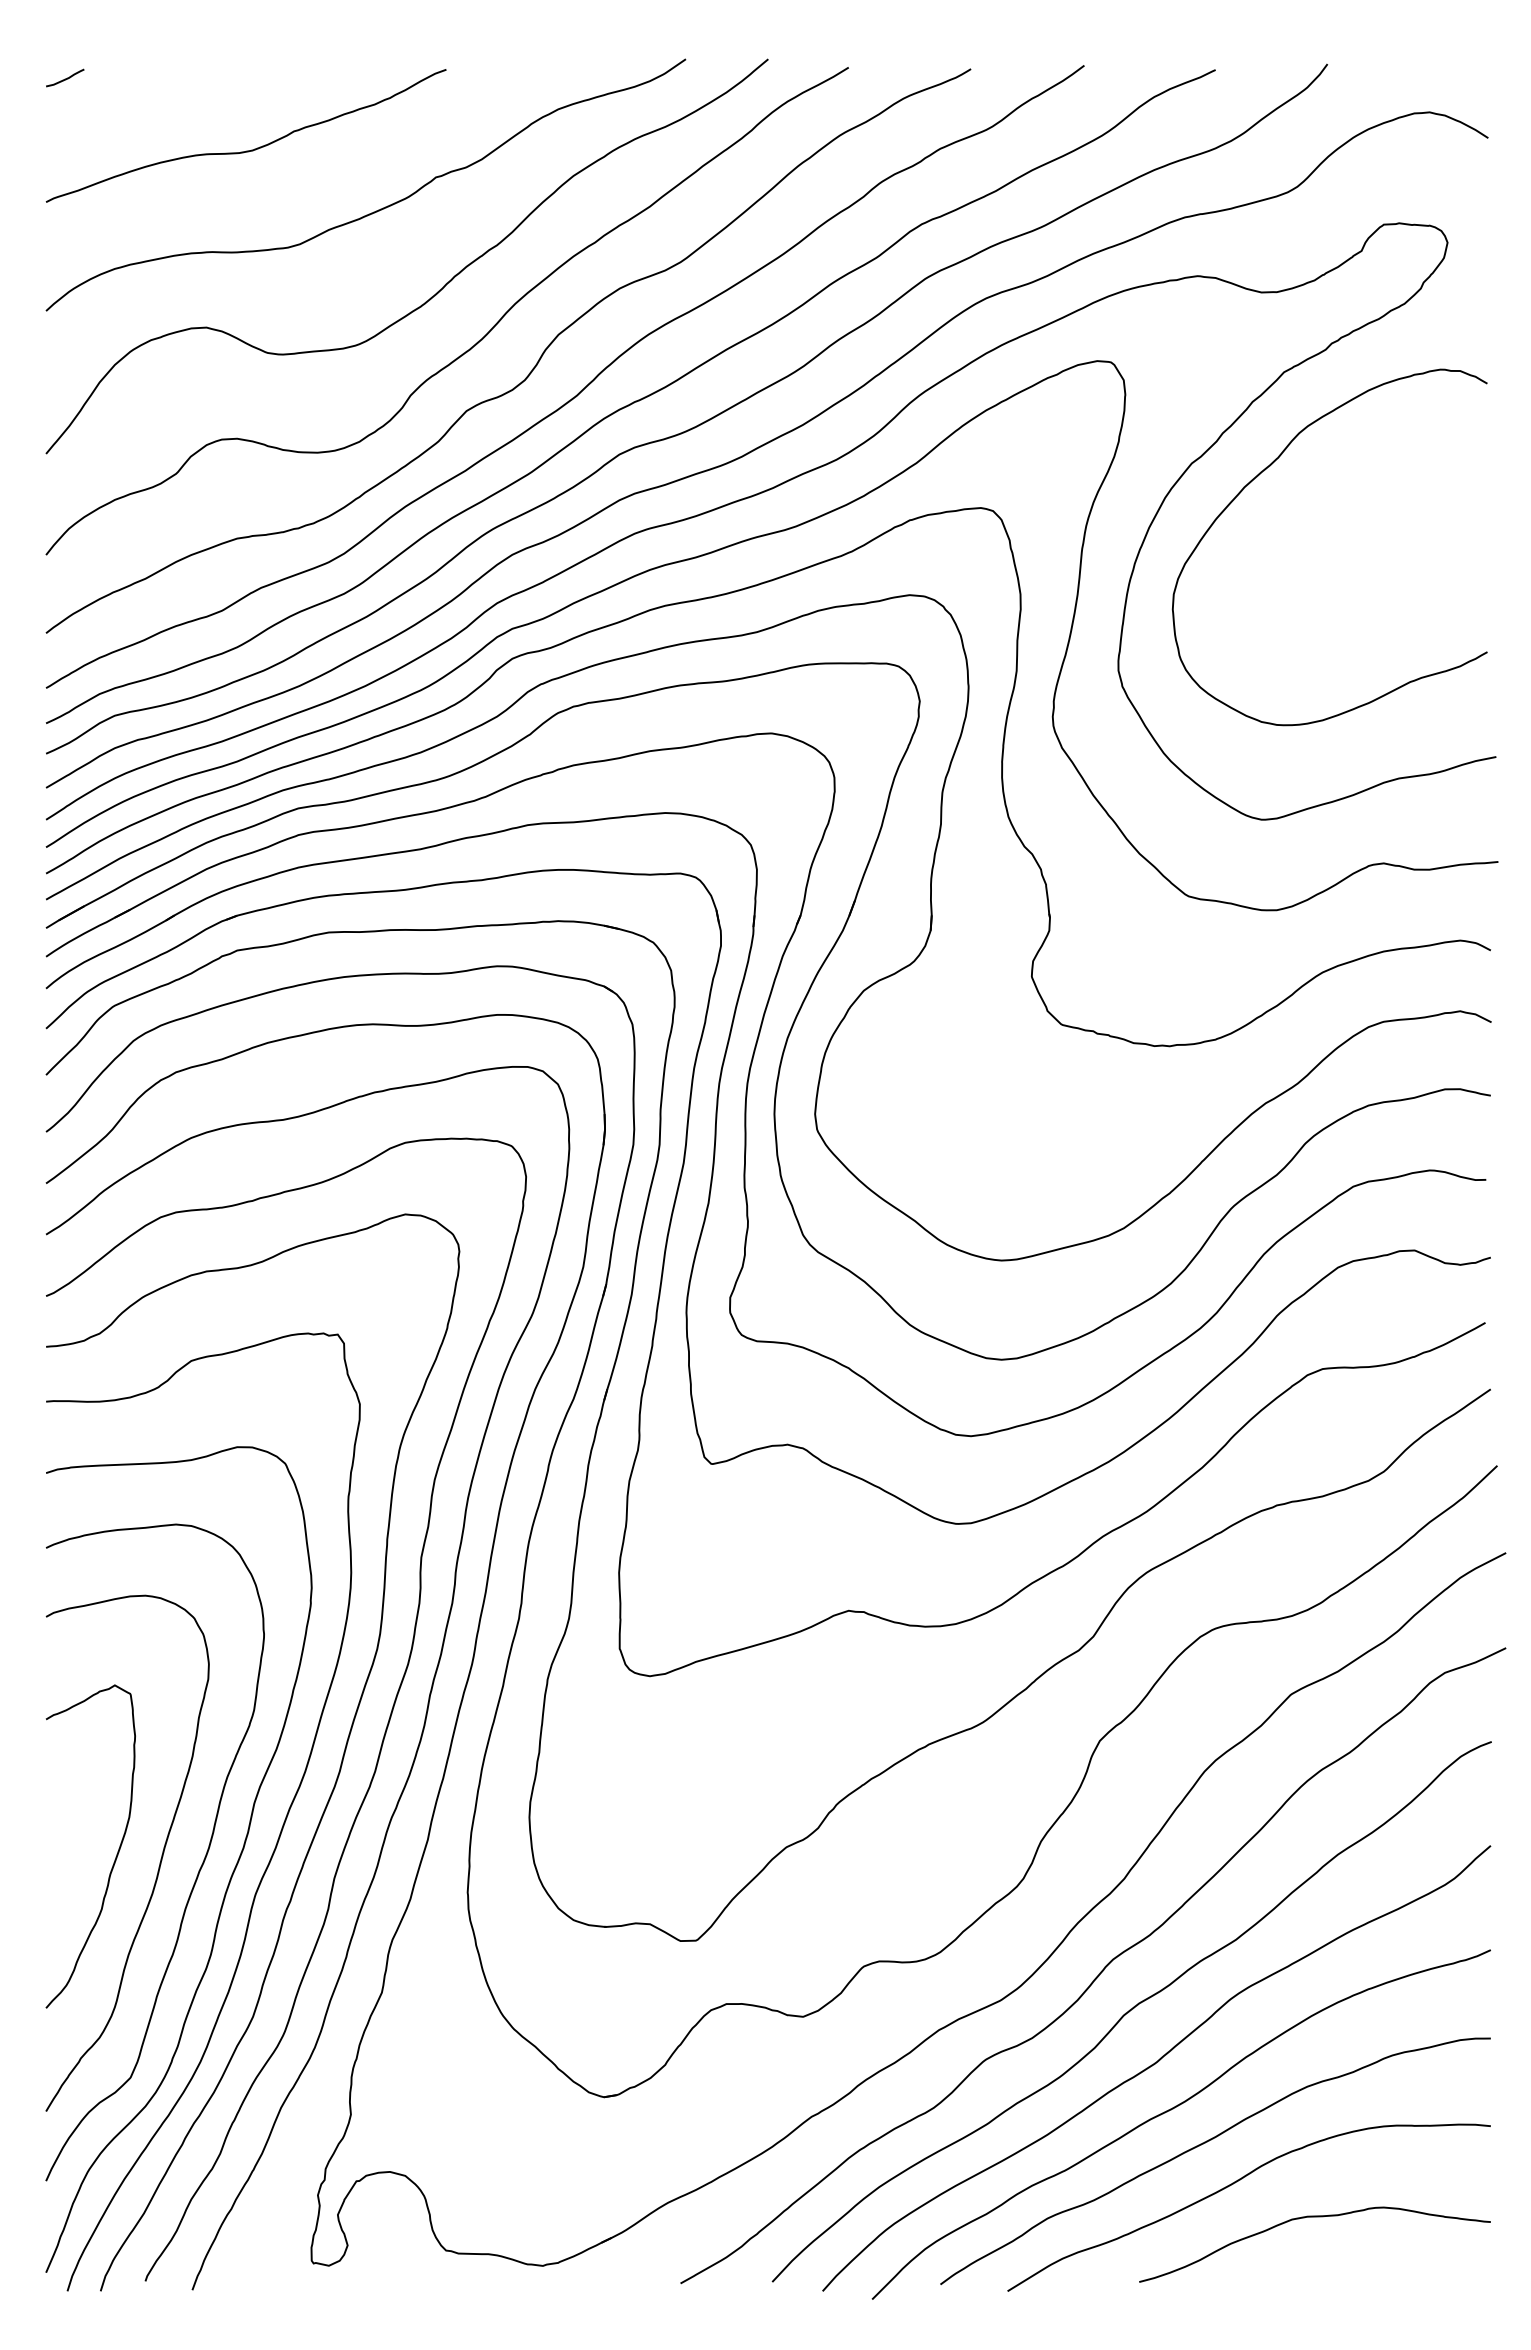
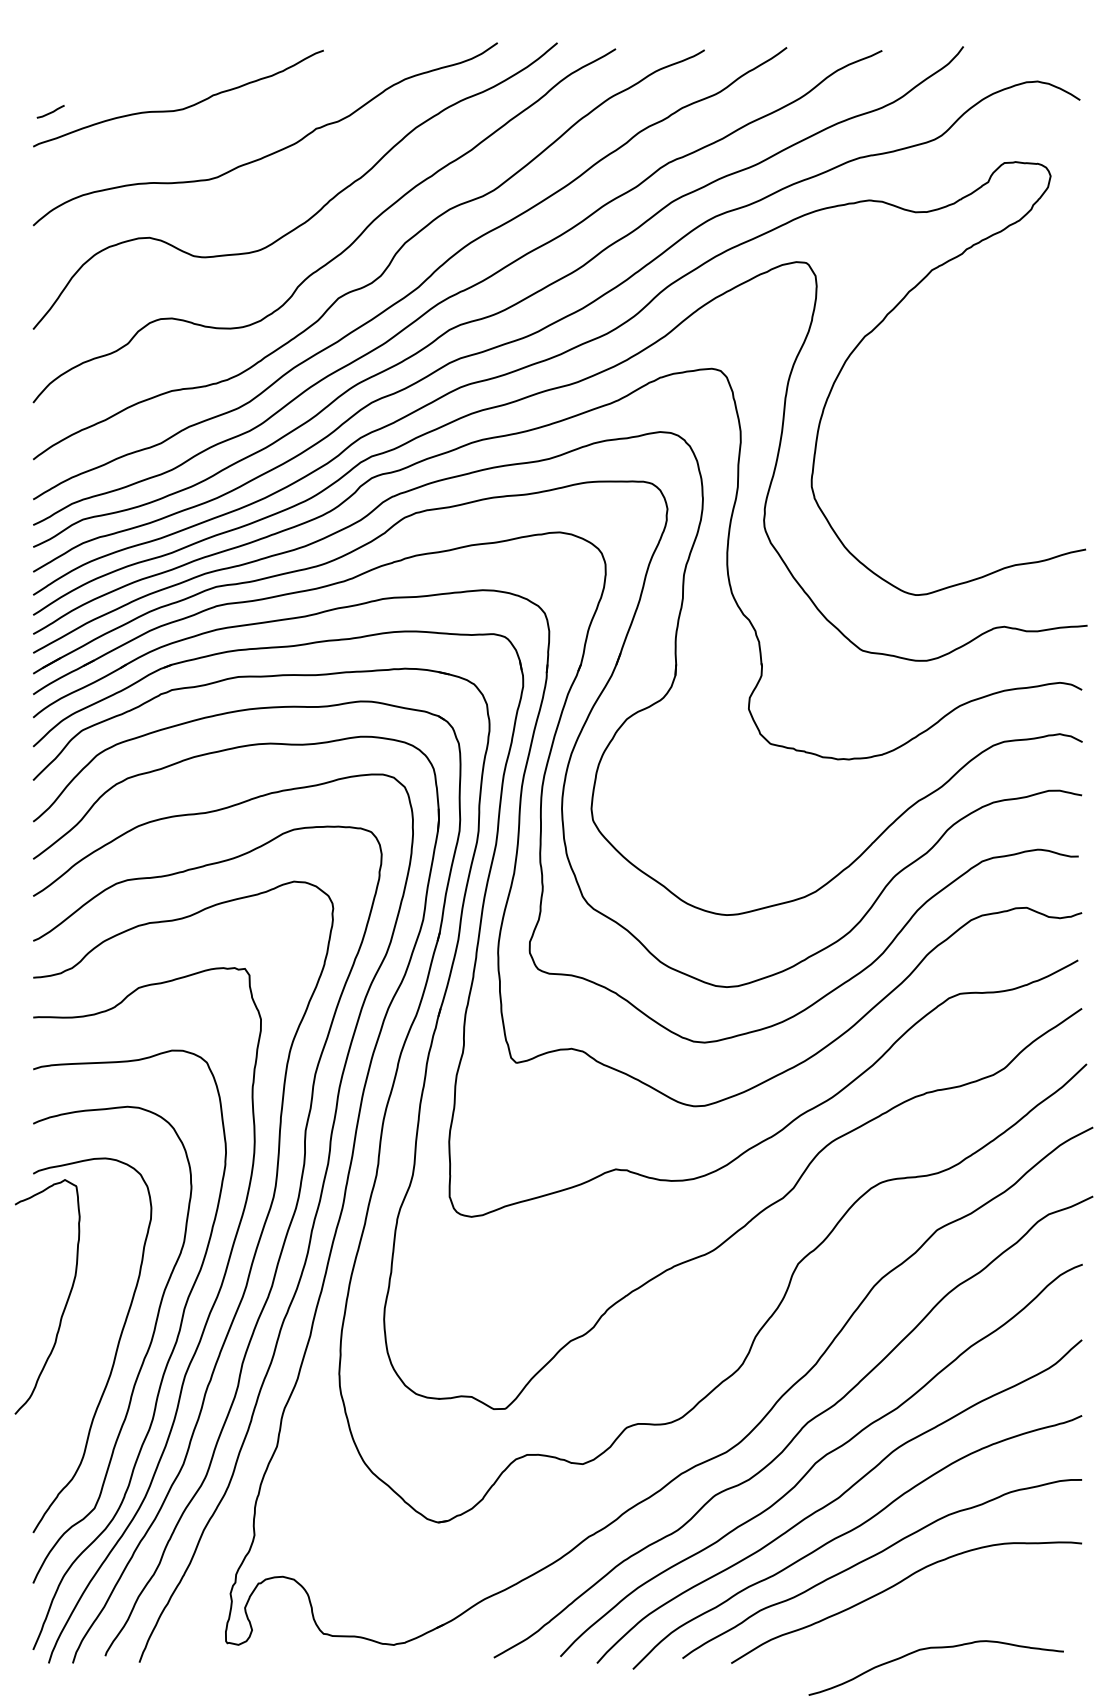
curve: (65, 78) -> (50, 112), moved
curve: (1265, 470) -> (918, 341), removed
curve: (115, 1856) -> (65, 1304), moved
curve: (1314, 2217) -> (935, 1648), moved

